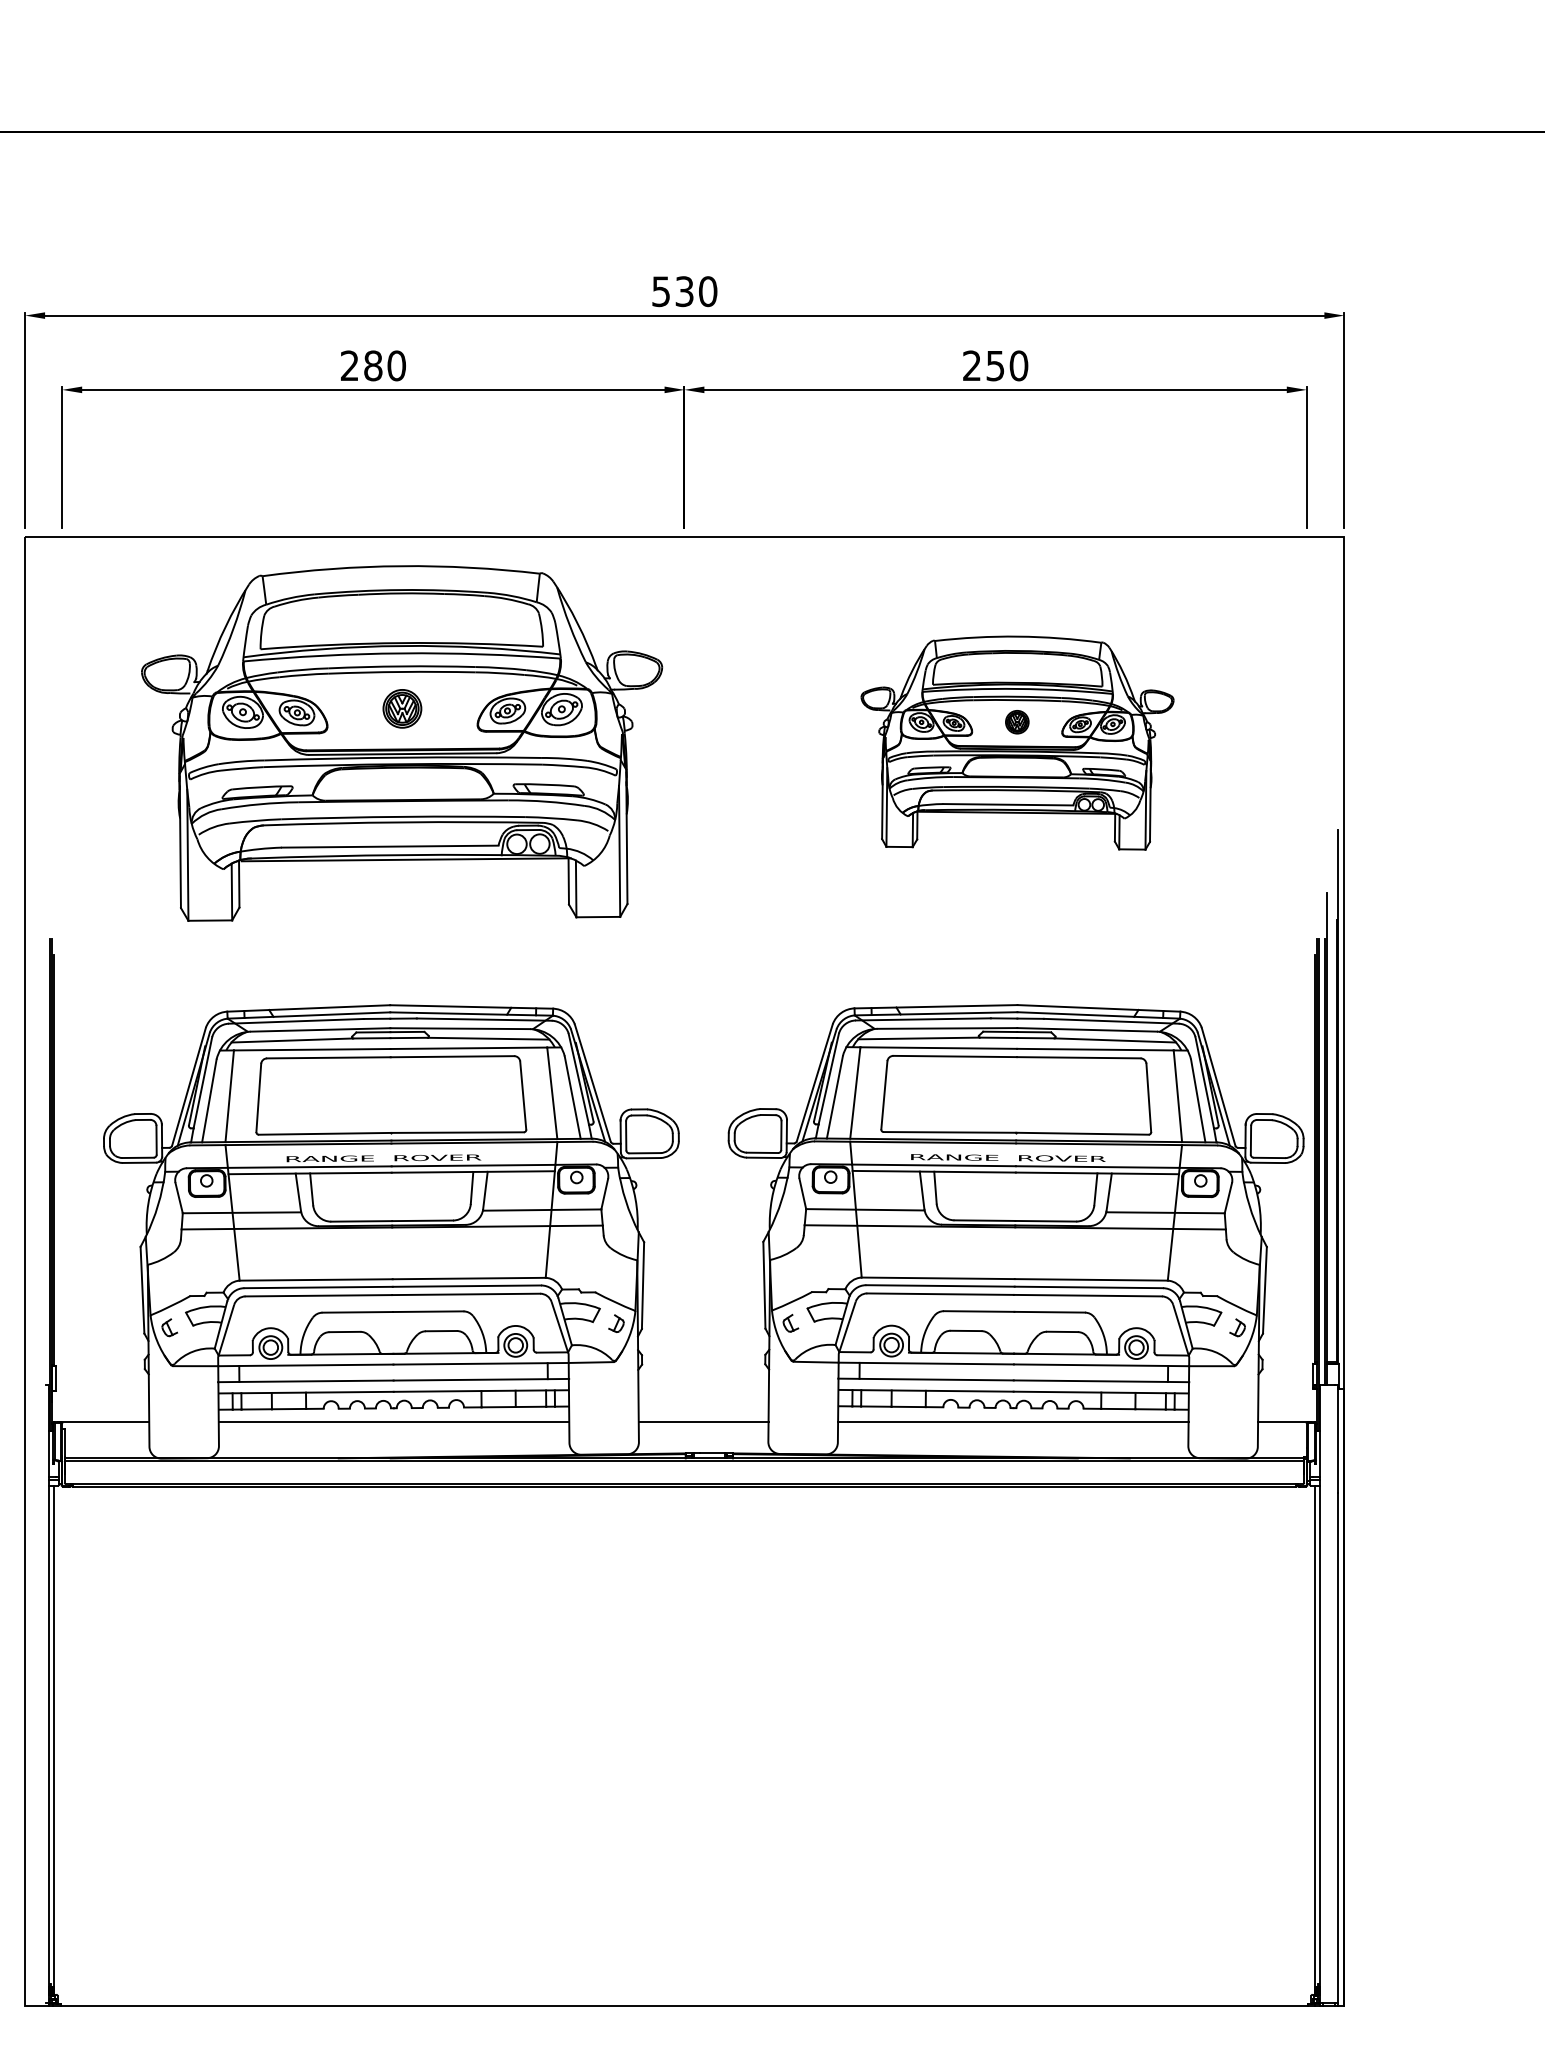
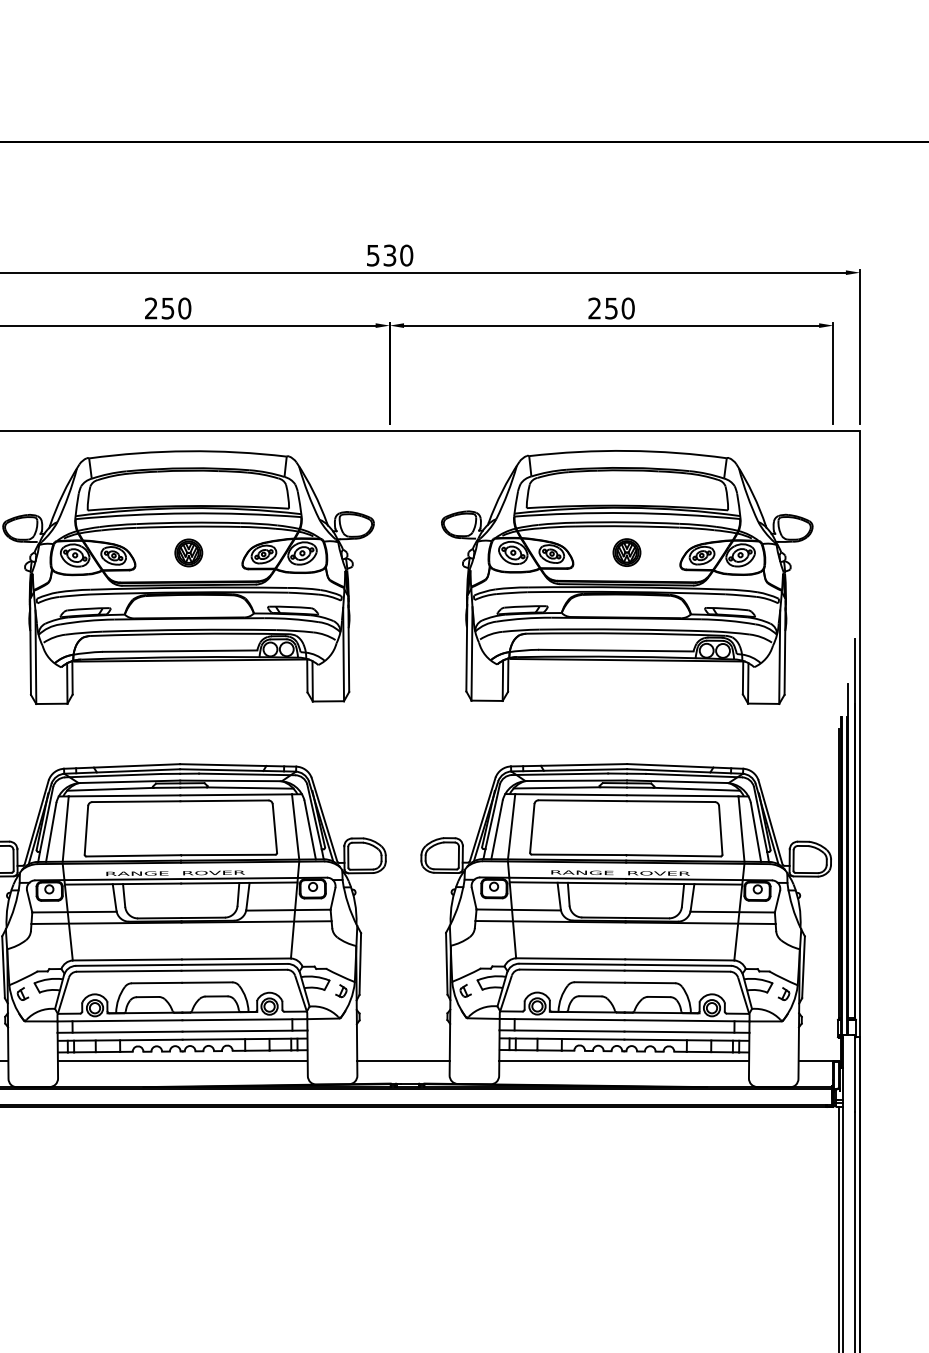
text: (373, 365) -> (168, 308), 280 -> 250
part: (1017, 742) -> (627, 576), size x1.67

